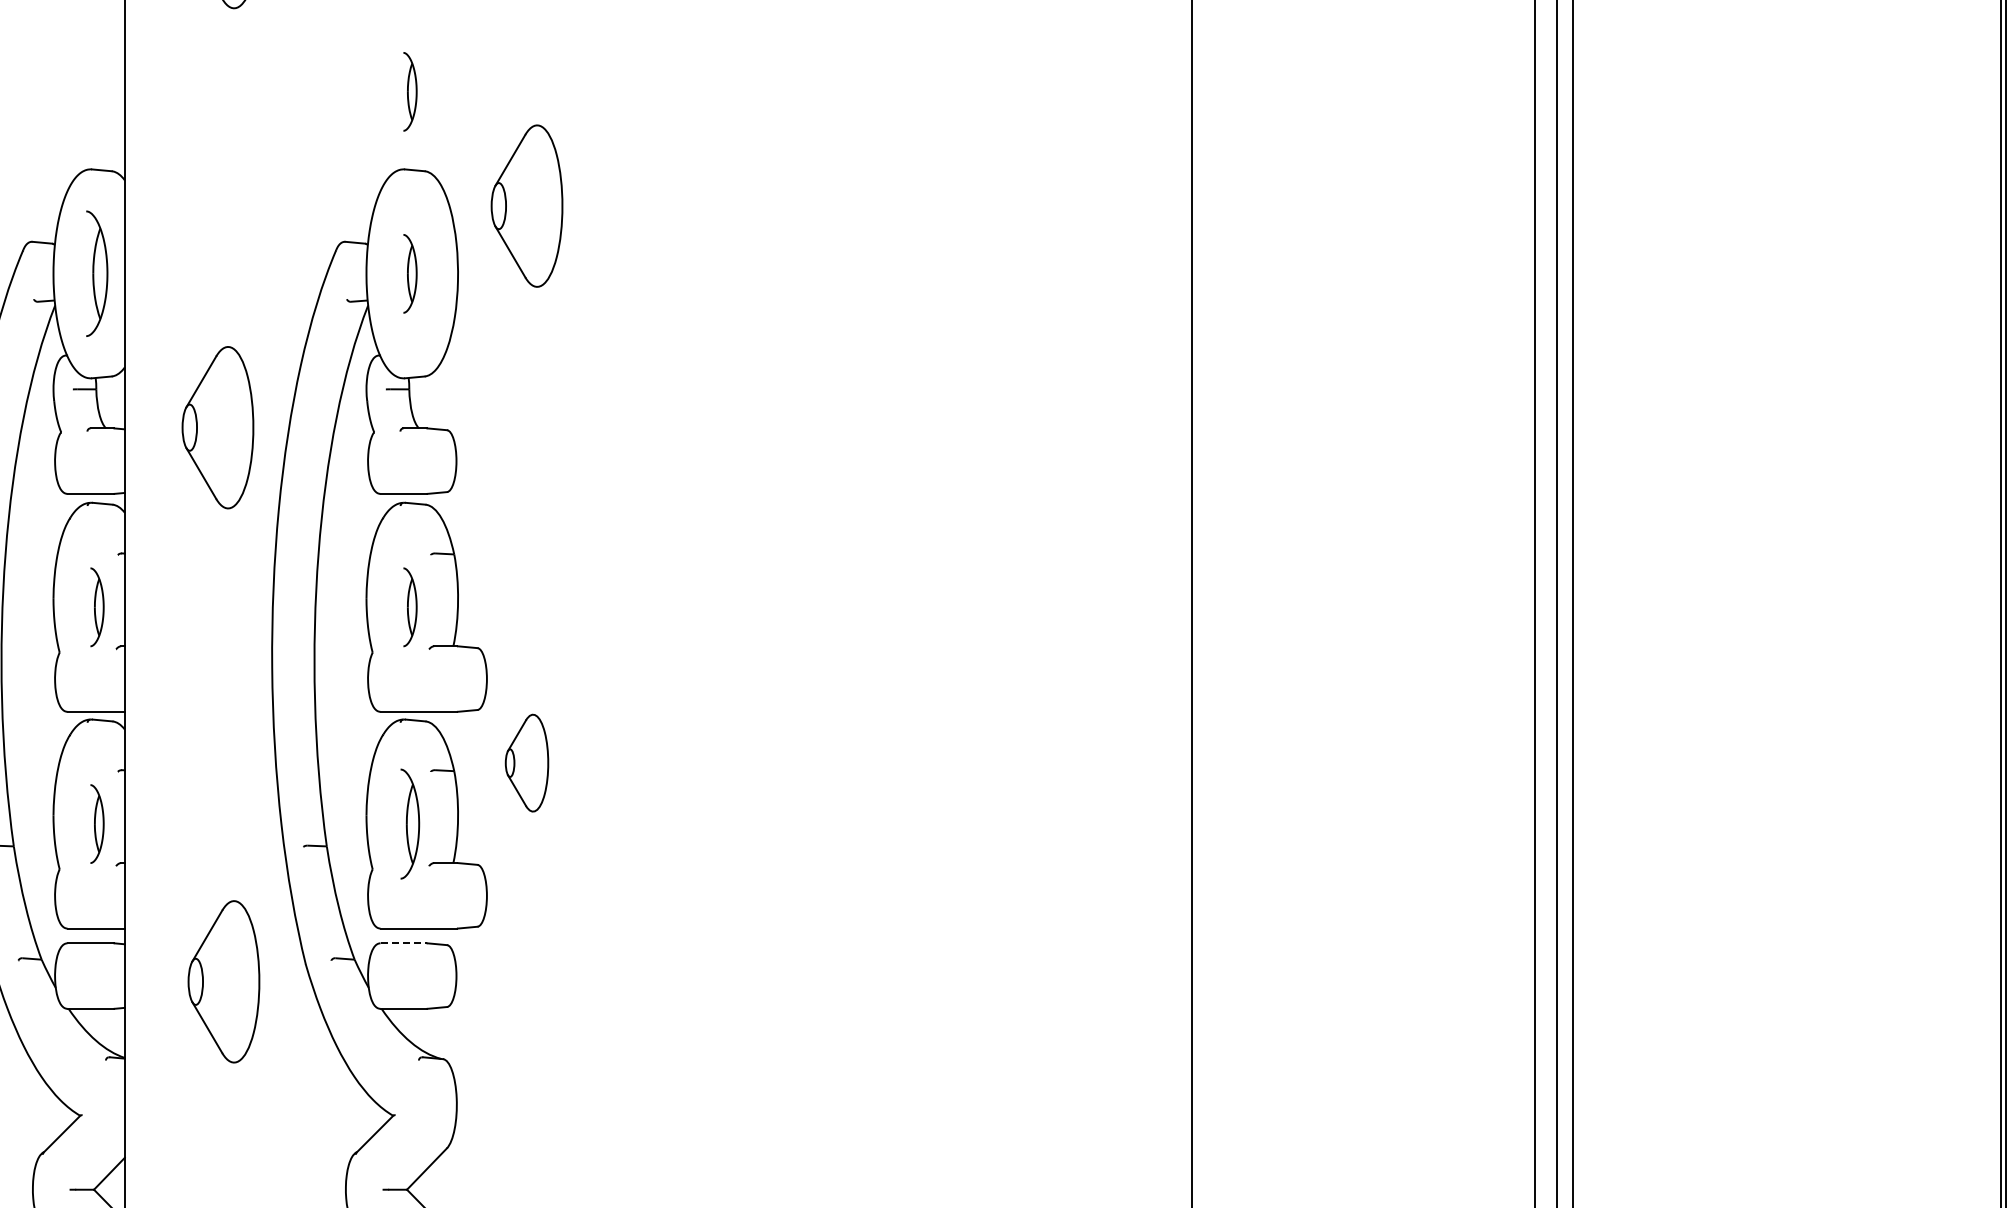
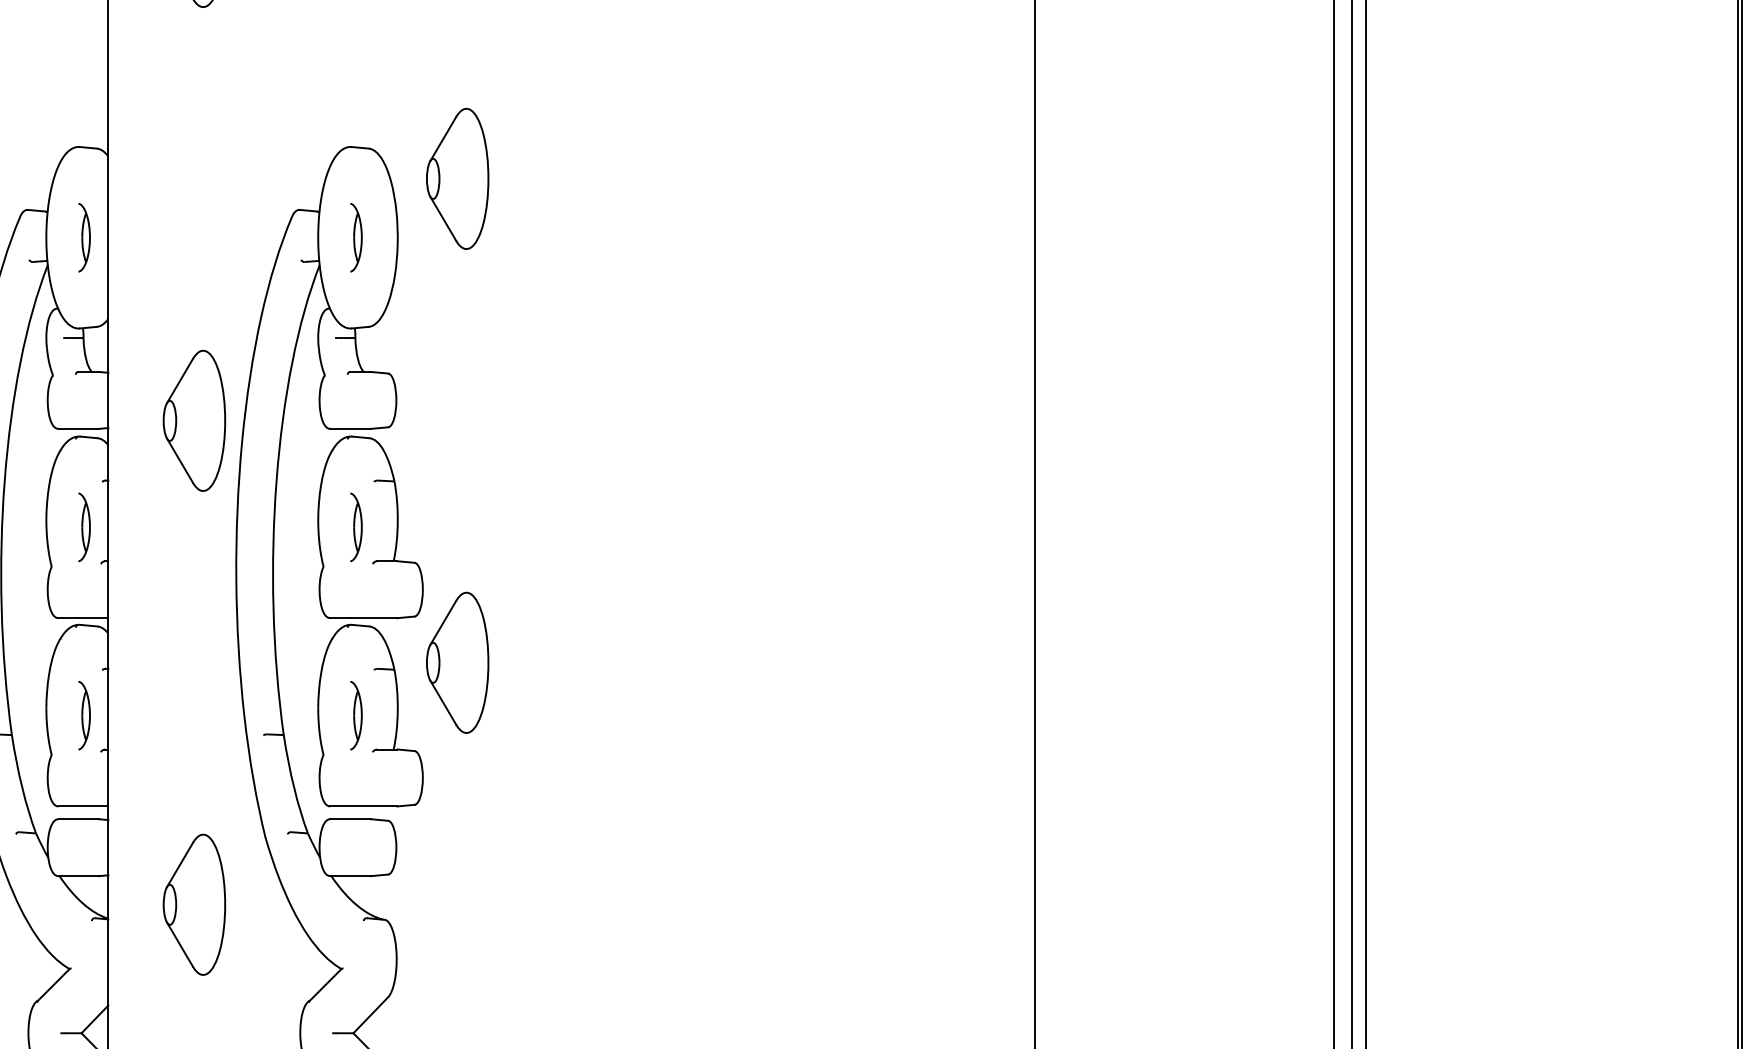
part: (410, 91) -> (356, 79), removed
part: (97, 273) -> (84, 237), size x0.62
part: (217, 427) -> (194, 420), moved
part: (526, 762) -> (457, 662), size x1.67
part: (410, 823) -> (356, 715), size x0.71
line: (404, 943) -> (351, 819), dashed -> solid
part: (223, 981) -> (194, 904), moved

